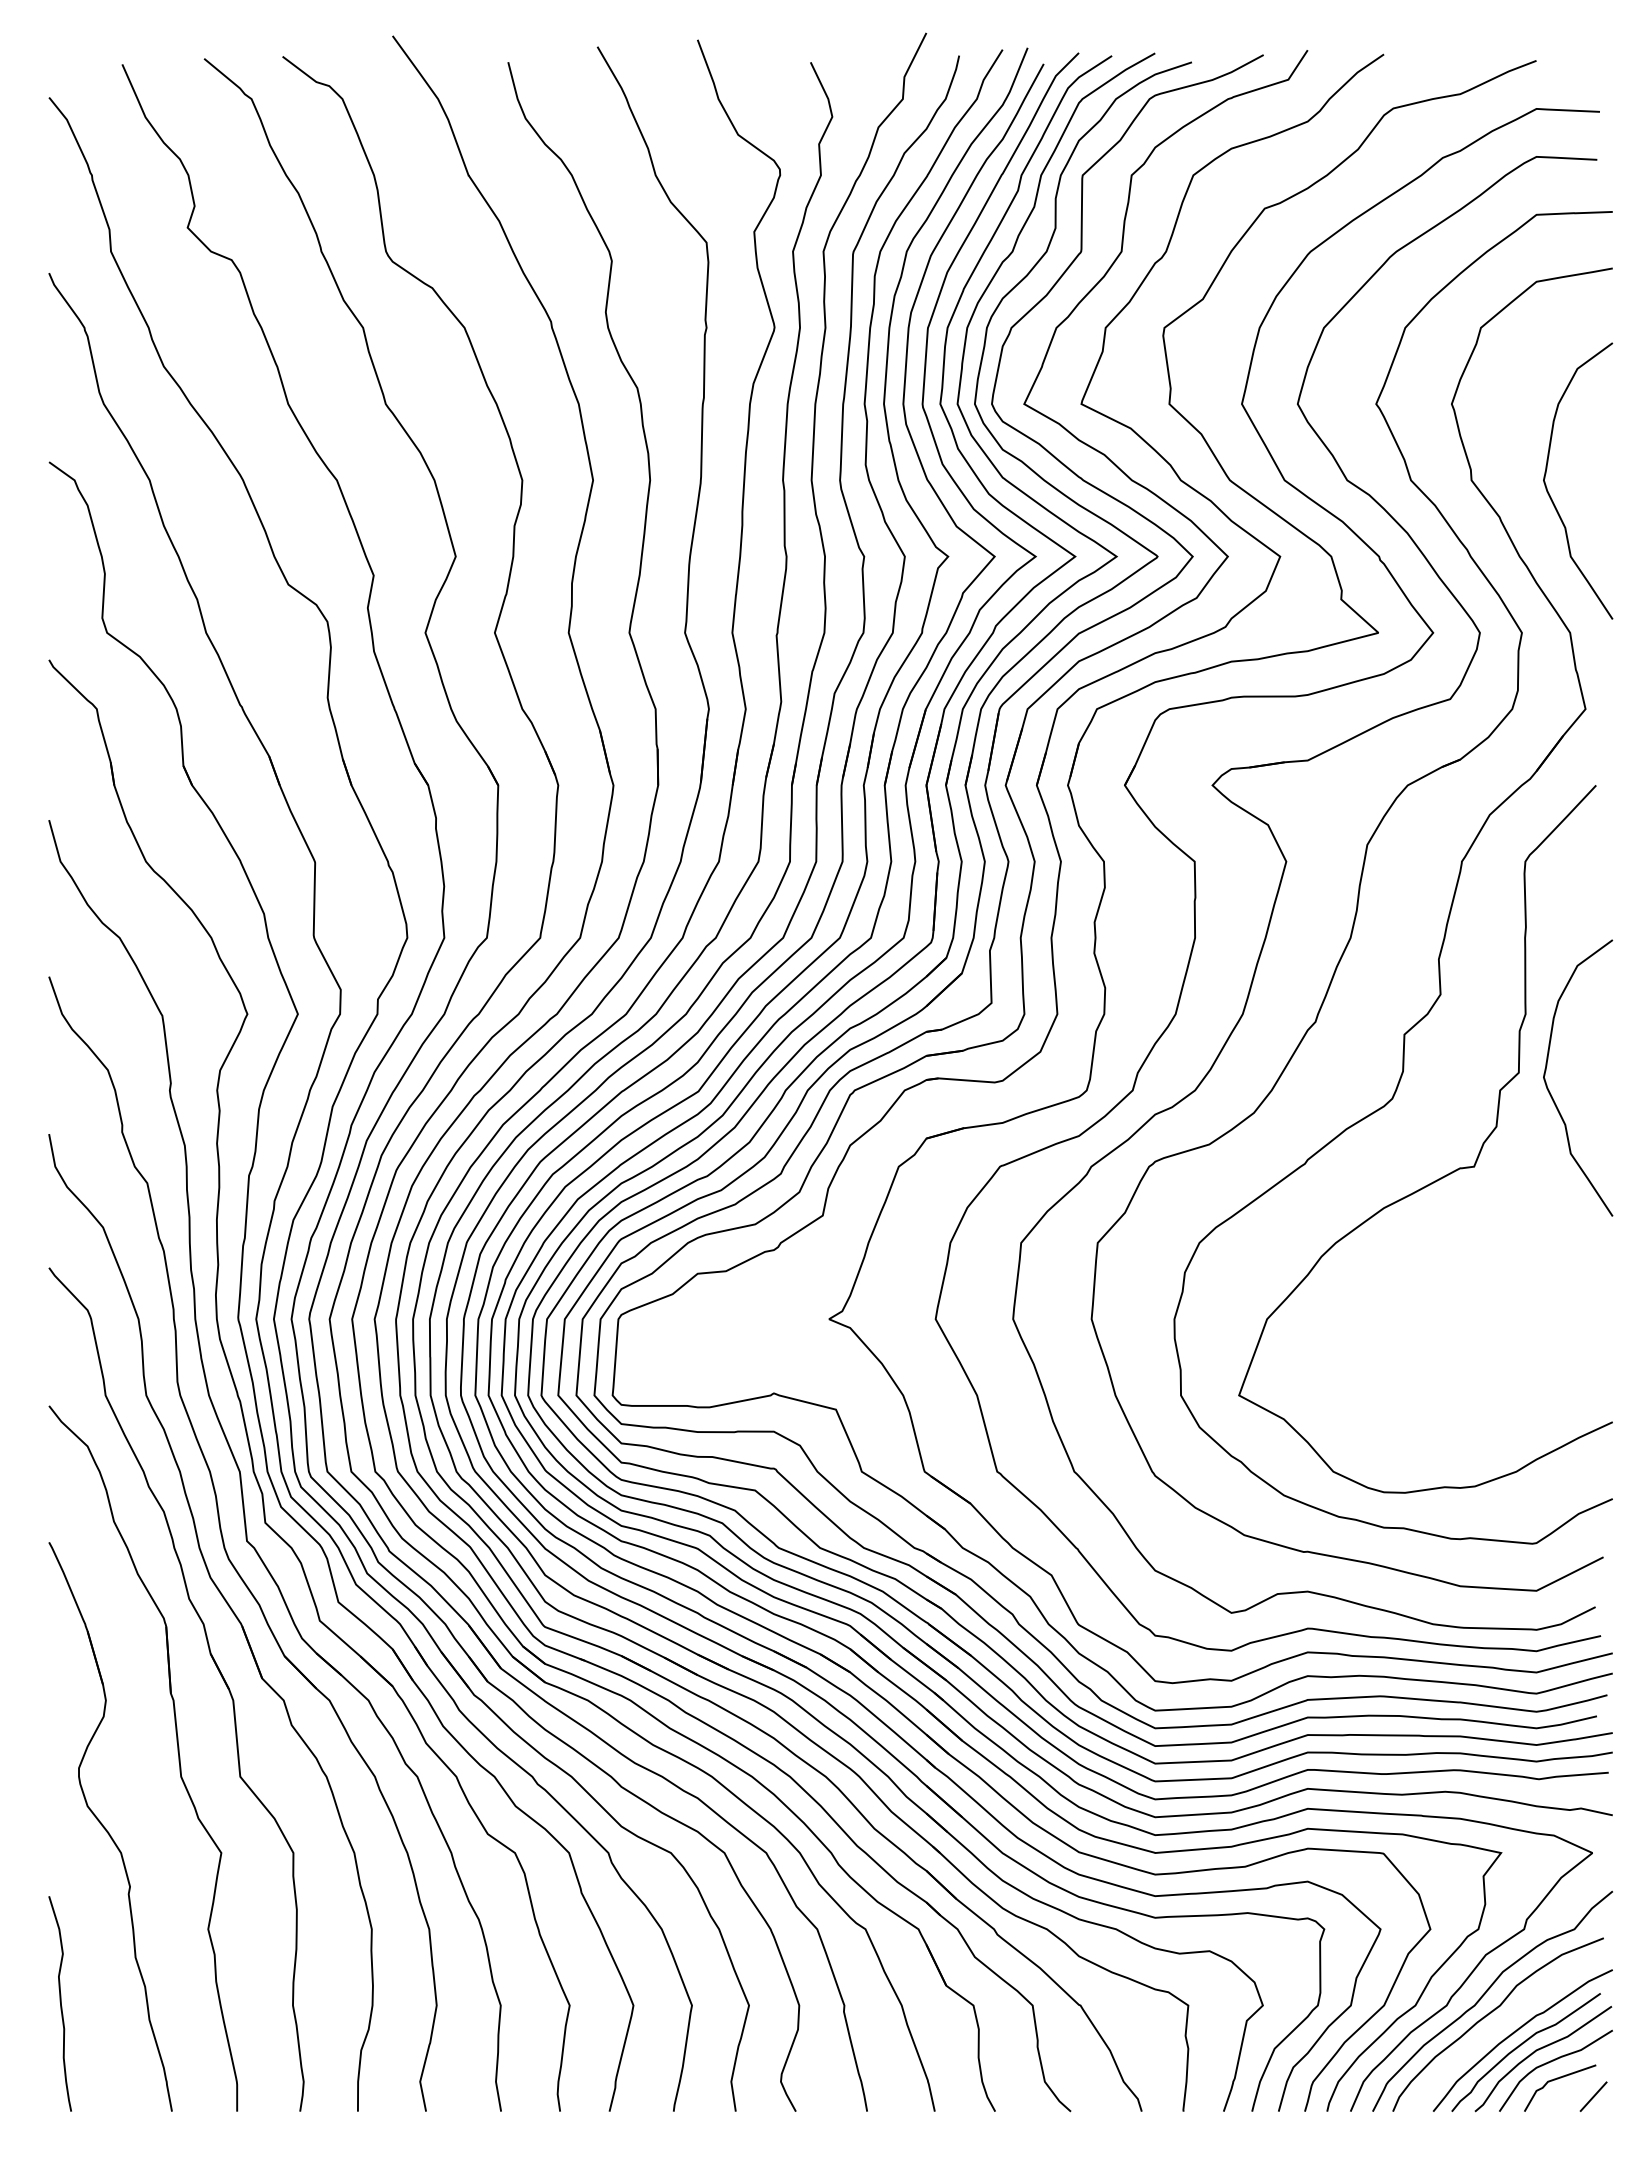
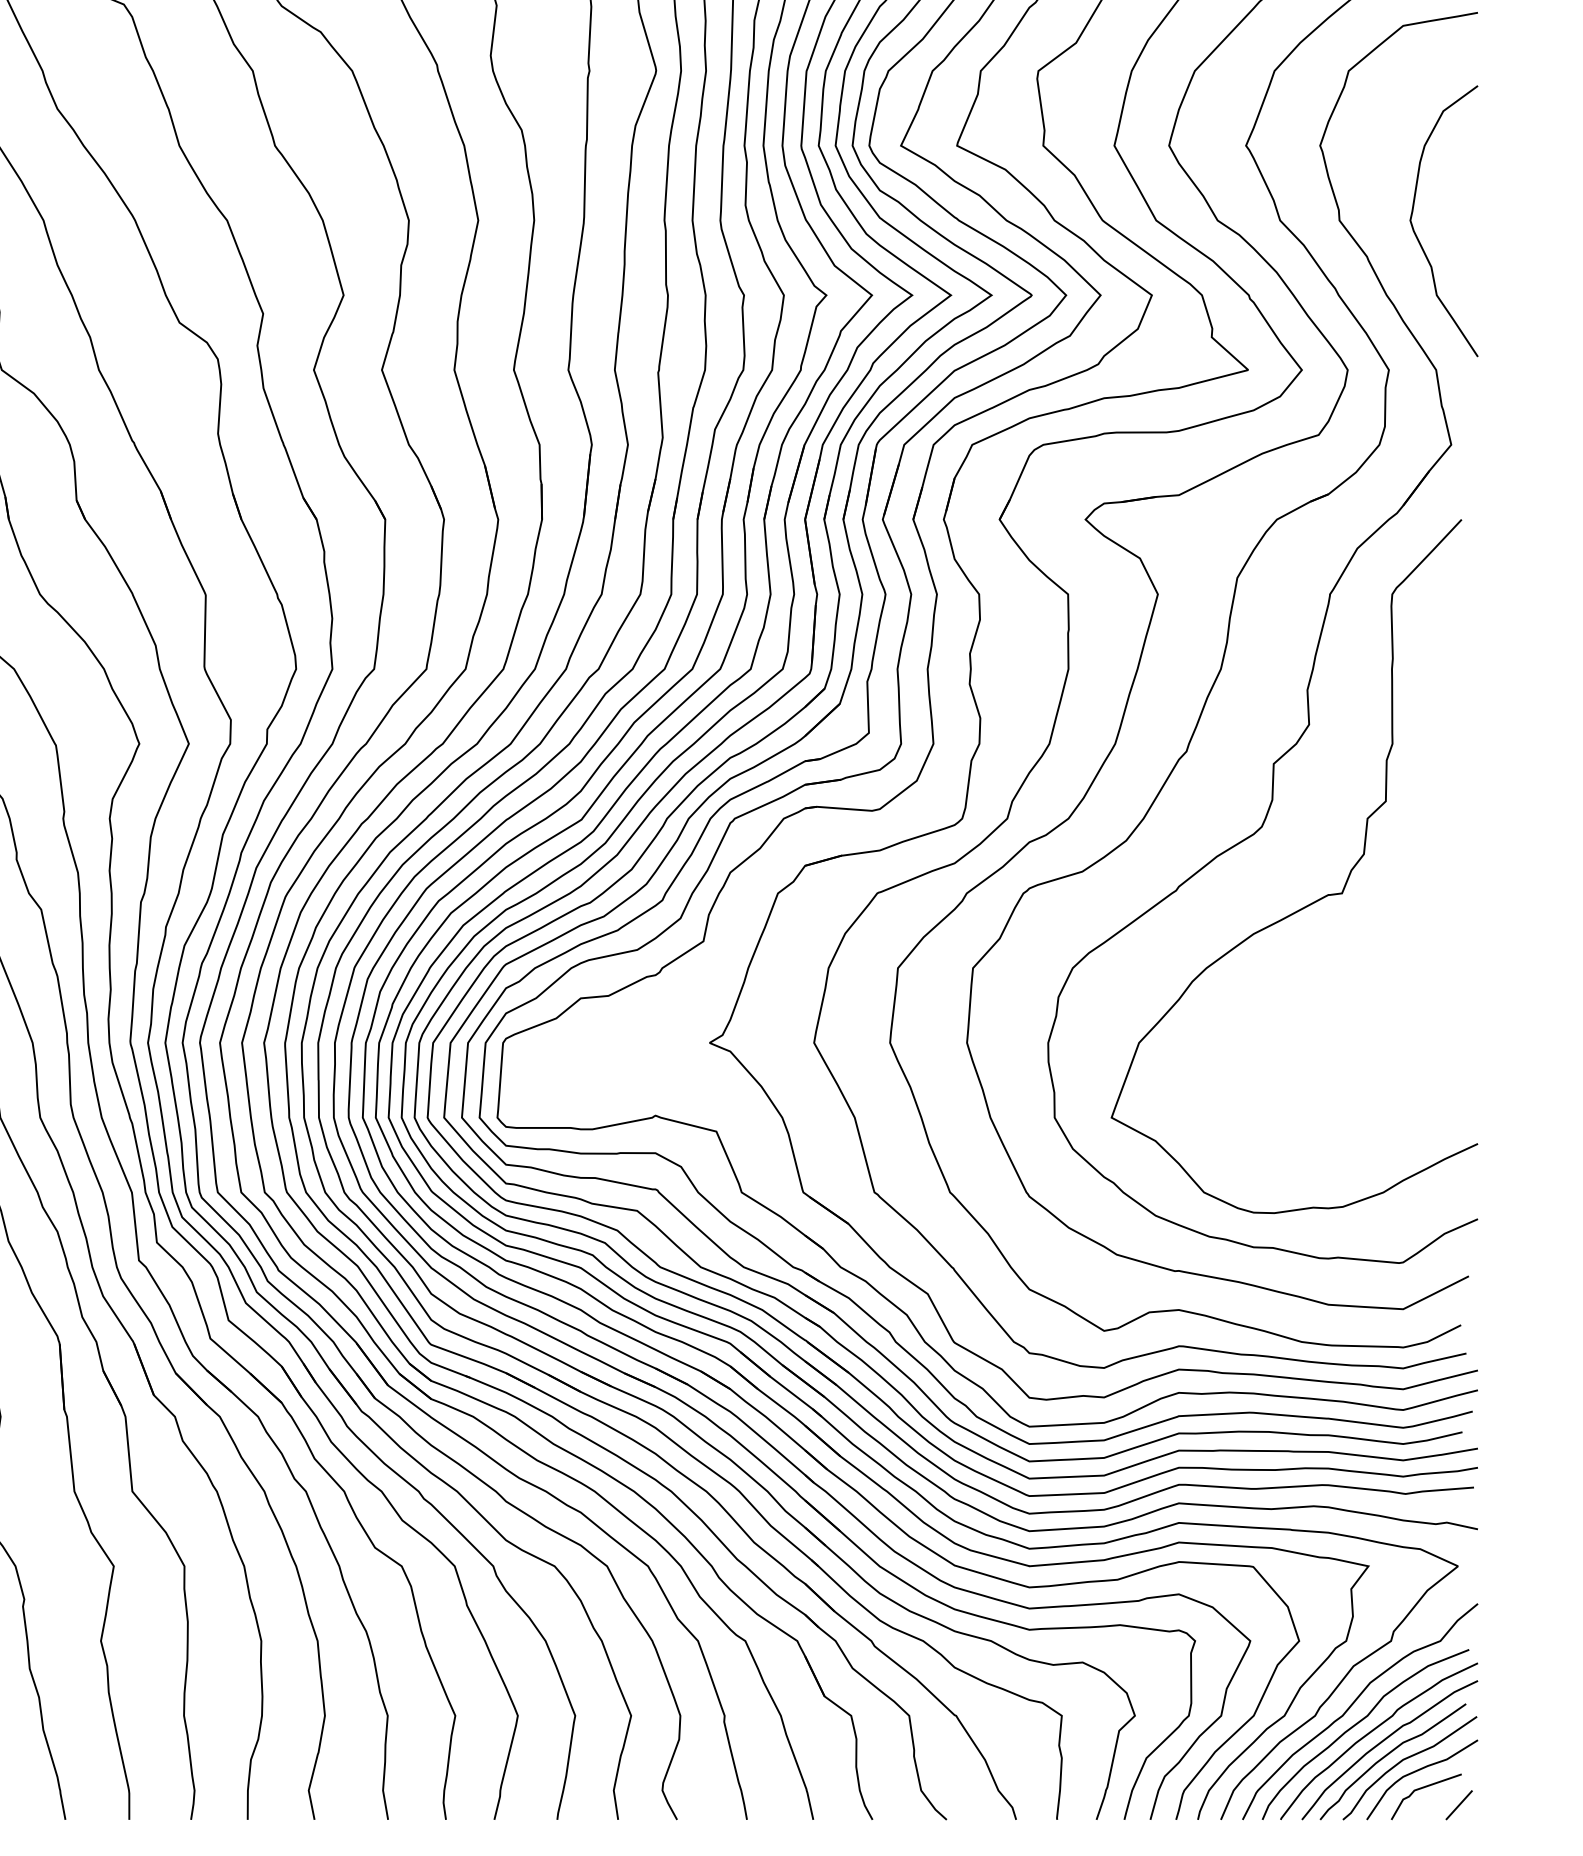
curve: (1550, 1092) -> (1416, 820), removed
curve: (1503, 2023) -> (1370, 1733), added

